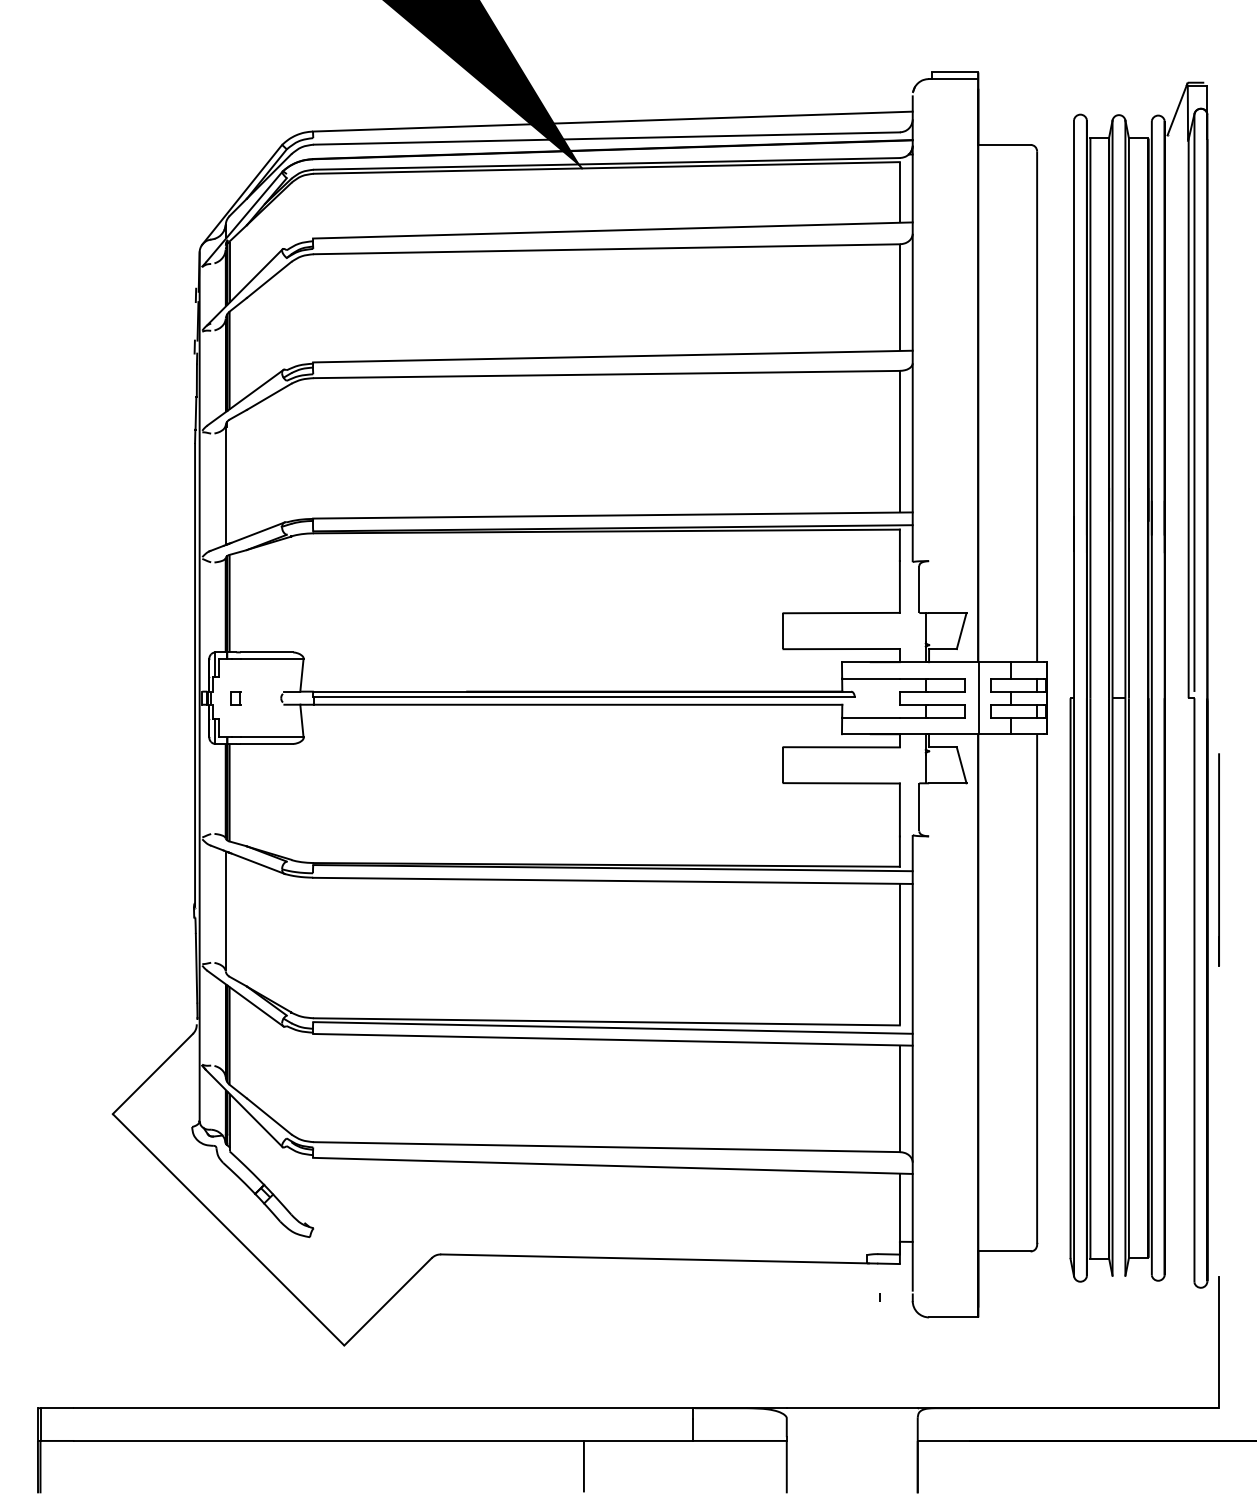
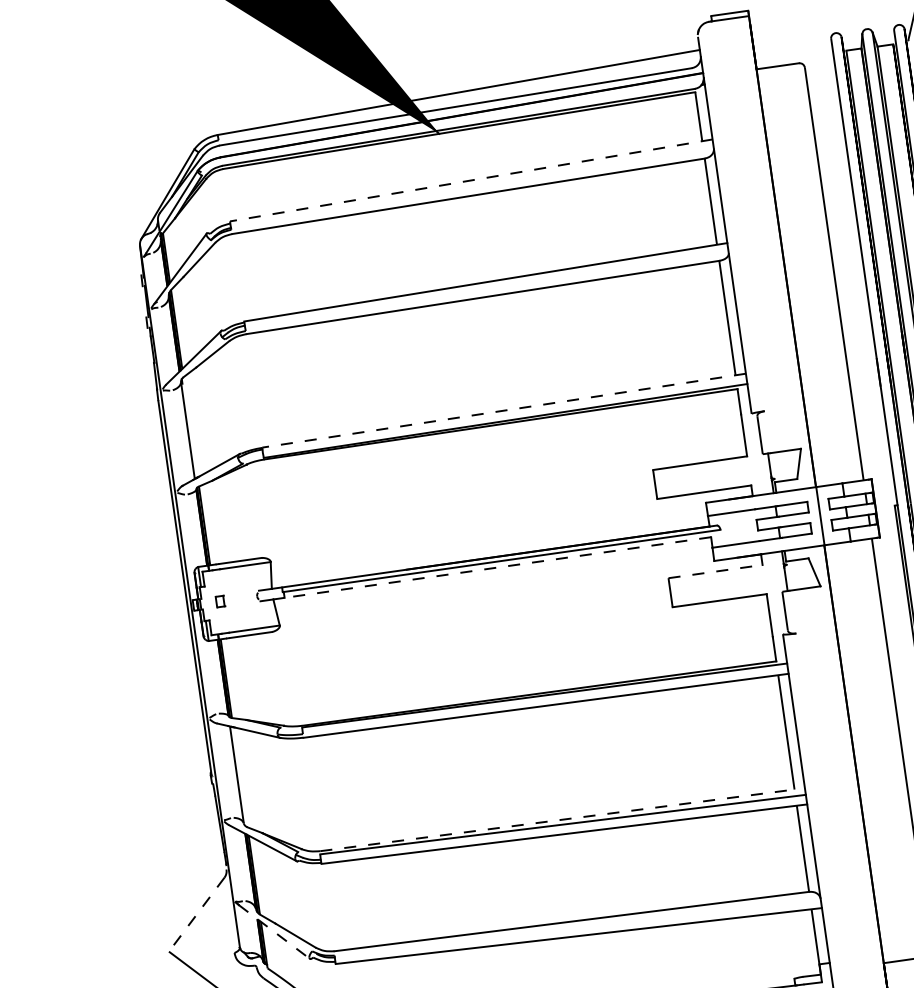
line: (612, 230) -> (471, 180), solid -> dashed
line: (612, 515) -> (503, 410), solid -> dashed
line: (577, 704) -> (497, 567), solid -> dashed
line: (842, 747) -> (716, 571), solid -> dashed
line: (607, 1021) -> (557, 820), solid -> dashed
line: (152, 1074) -> (196, 915), solid -> dashed
line: (244, 1108) -> (274, 932), solid -> dashed

